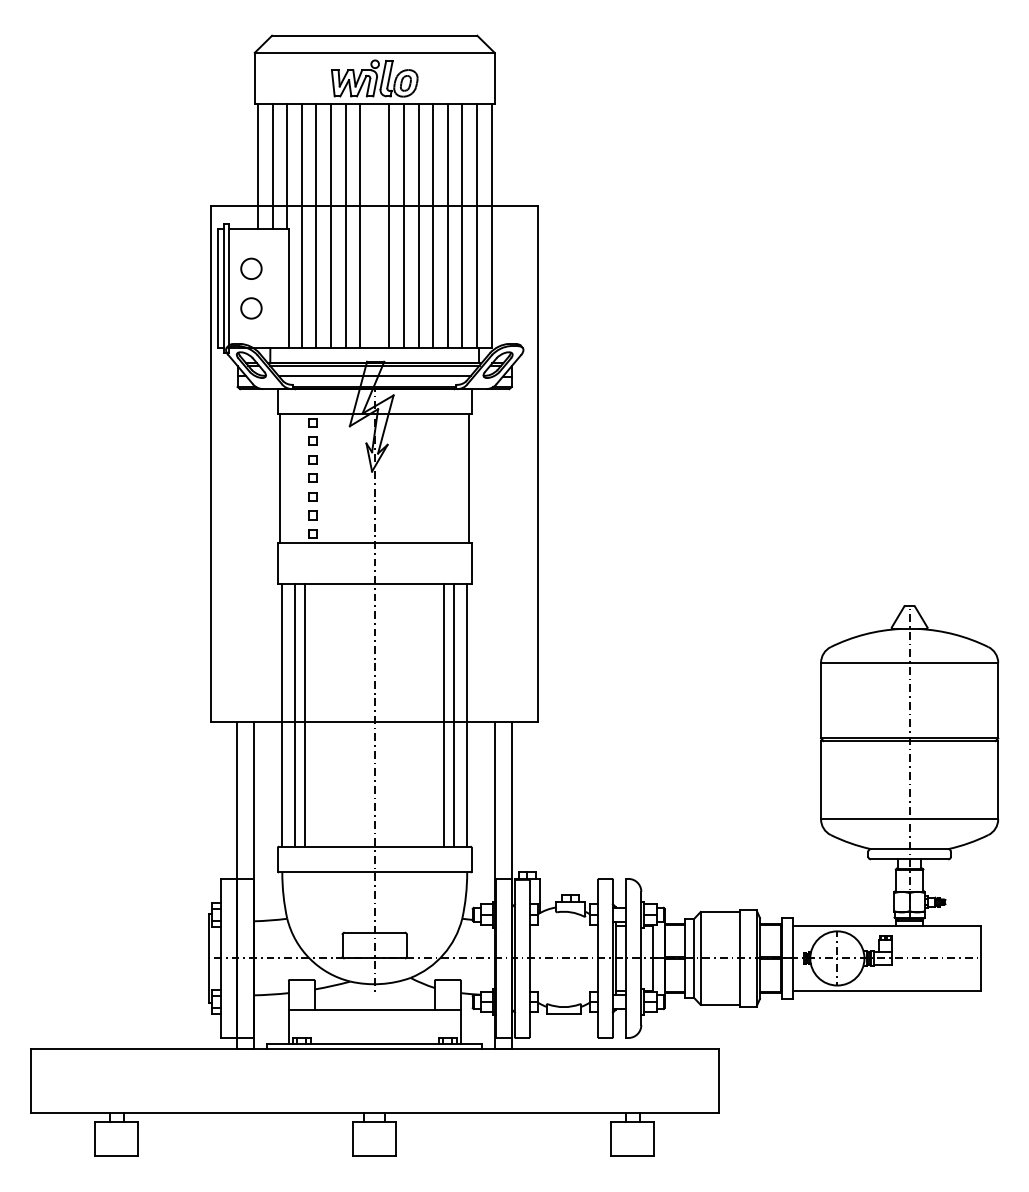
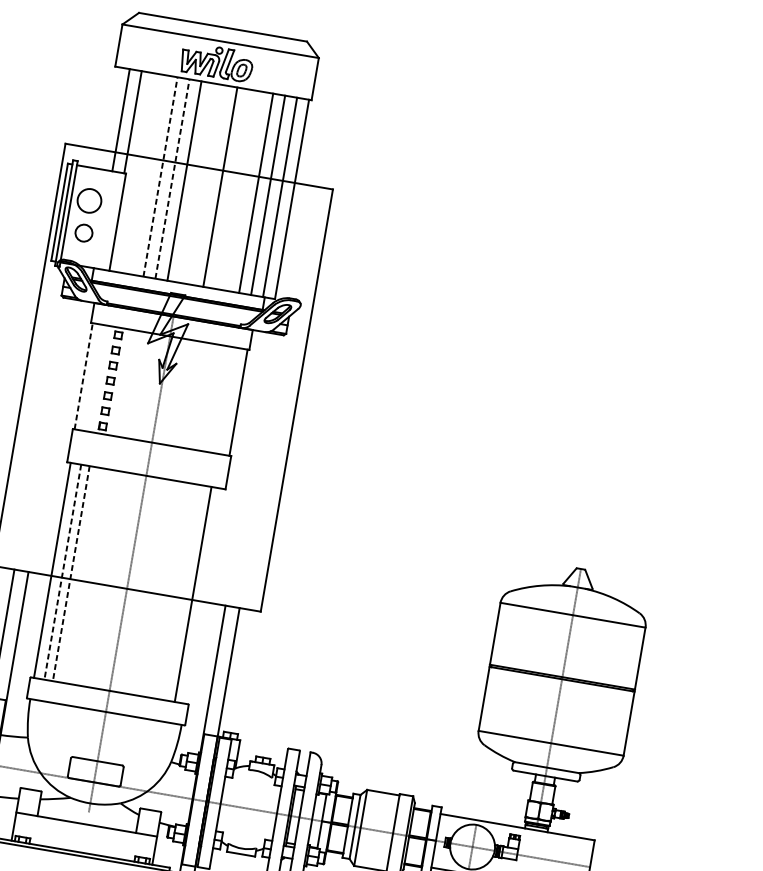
line: (257, 166) -> (108, 117), removed
line: (301, 225) -> (136, 172), removed
line: (316, 225) -> (148, 174), removed
line: (389, 225) -> (208, 184), removed
line: (418, 225) -> (232, 188), removed
line: (433, 225) -> (244, 190), removed
line: (330, 226) -> (160, 177), solid -> dashed
line: (345, 226) -> (172, 179), solid -> dashed
circle: (251, 268) -> (89, 200), size x1.4
line: (374, 376) -> (175, 306), removed
line: (280, 478) -> (83, 376), solid -> dashed
line: (444, 714) -> (185, 592), removed
line: (467, 714) -> (204, 595), removed
line: (295, 715) -> (63, 572), solid -> dashed
line: (305, 715) -> (71, 573), solid -> dashed

